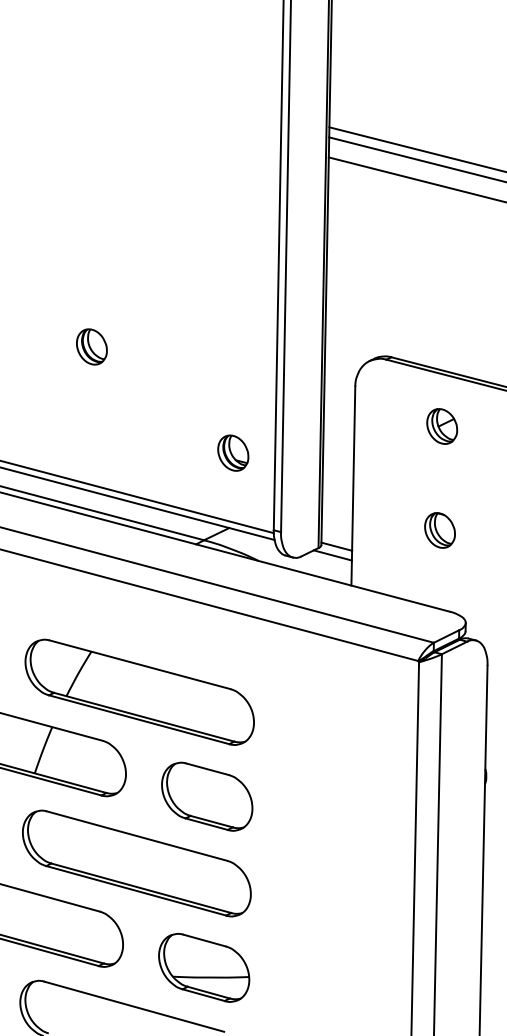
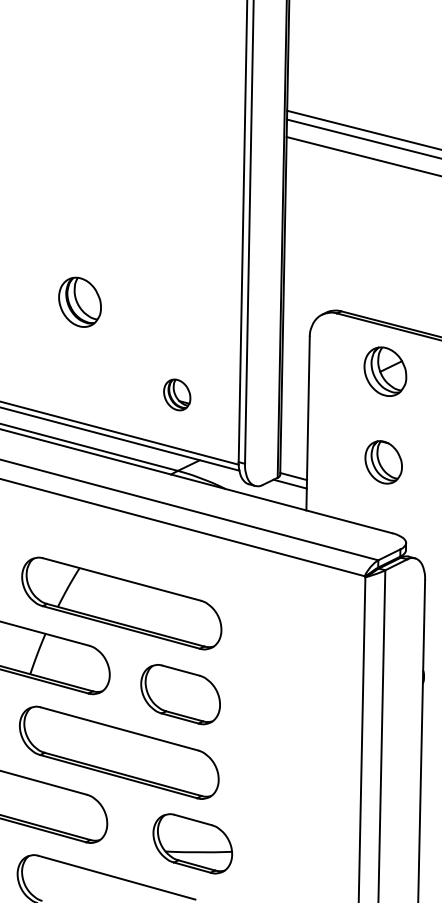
part: (91, 346) -> (79, 301), size x1.6
part: (442, 426) -> (385, 371), size x1.6
part: (233, 452) -> (177, 394), moved
part: (439, 530) -> (383, 462), size x1.4
part: (204, 967) -> (193, 843), moved

